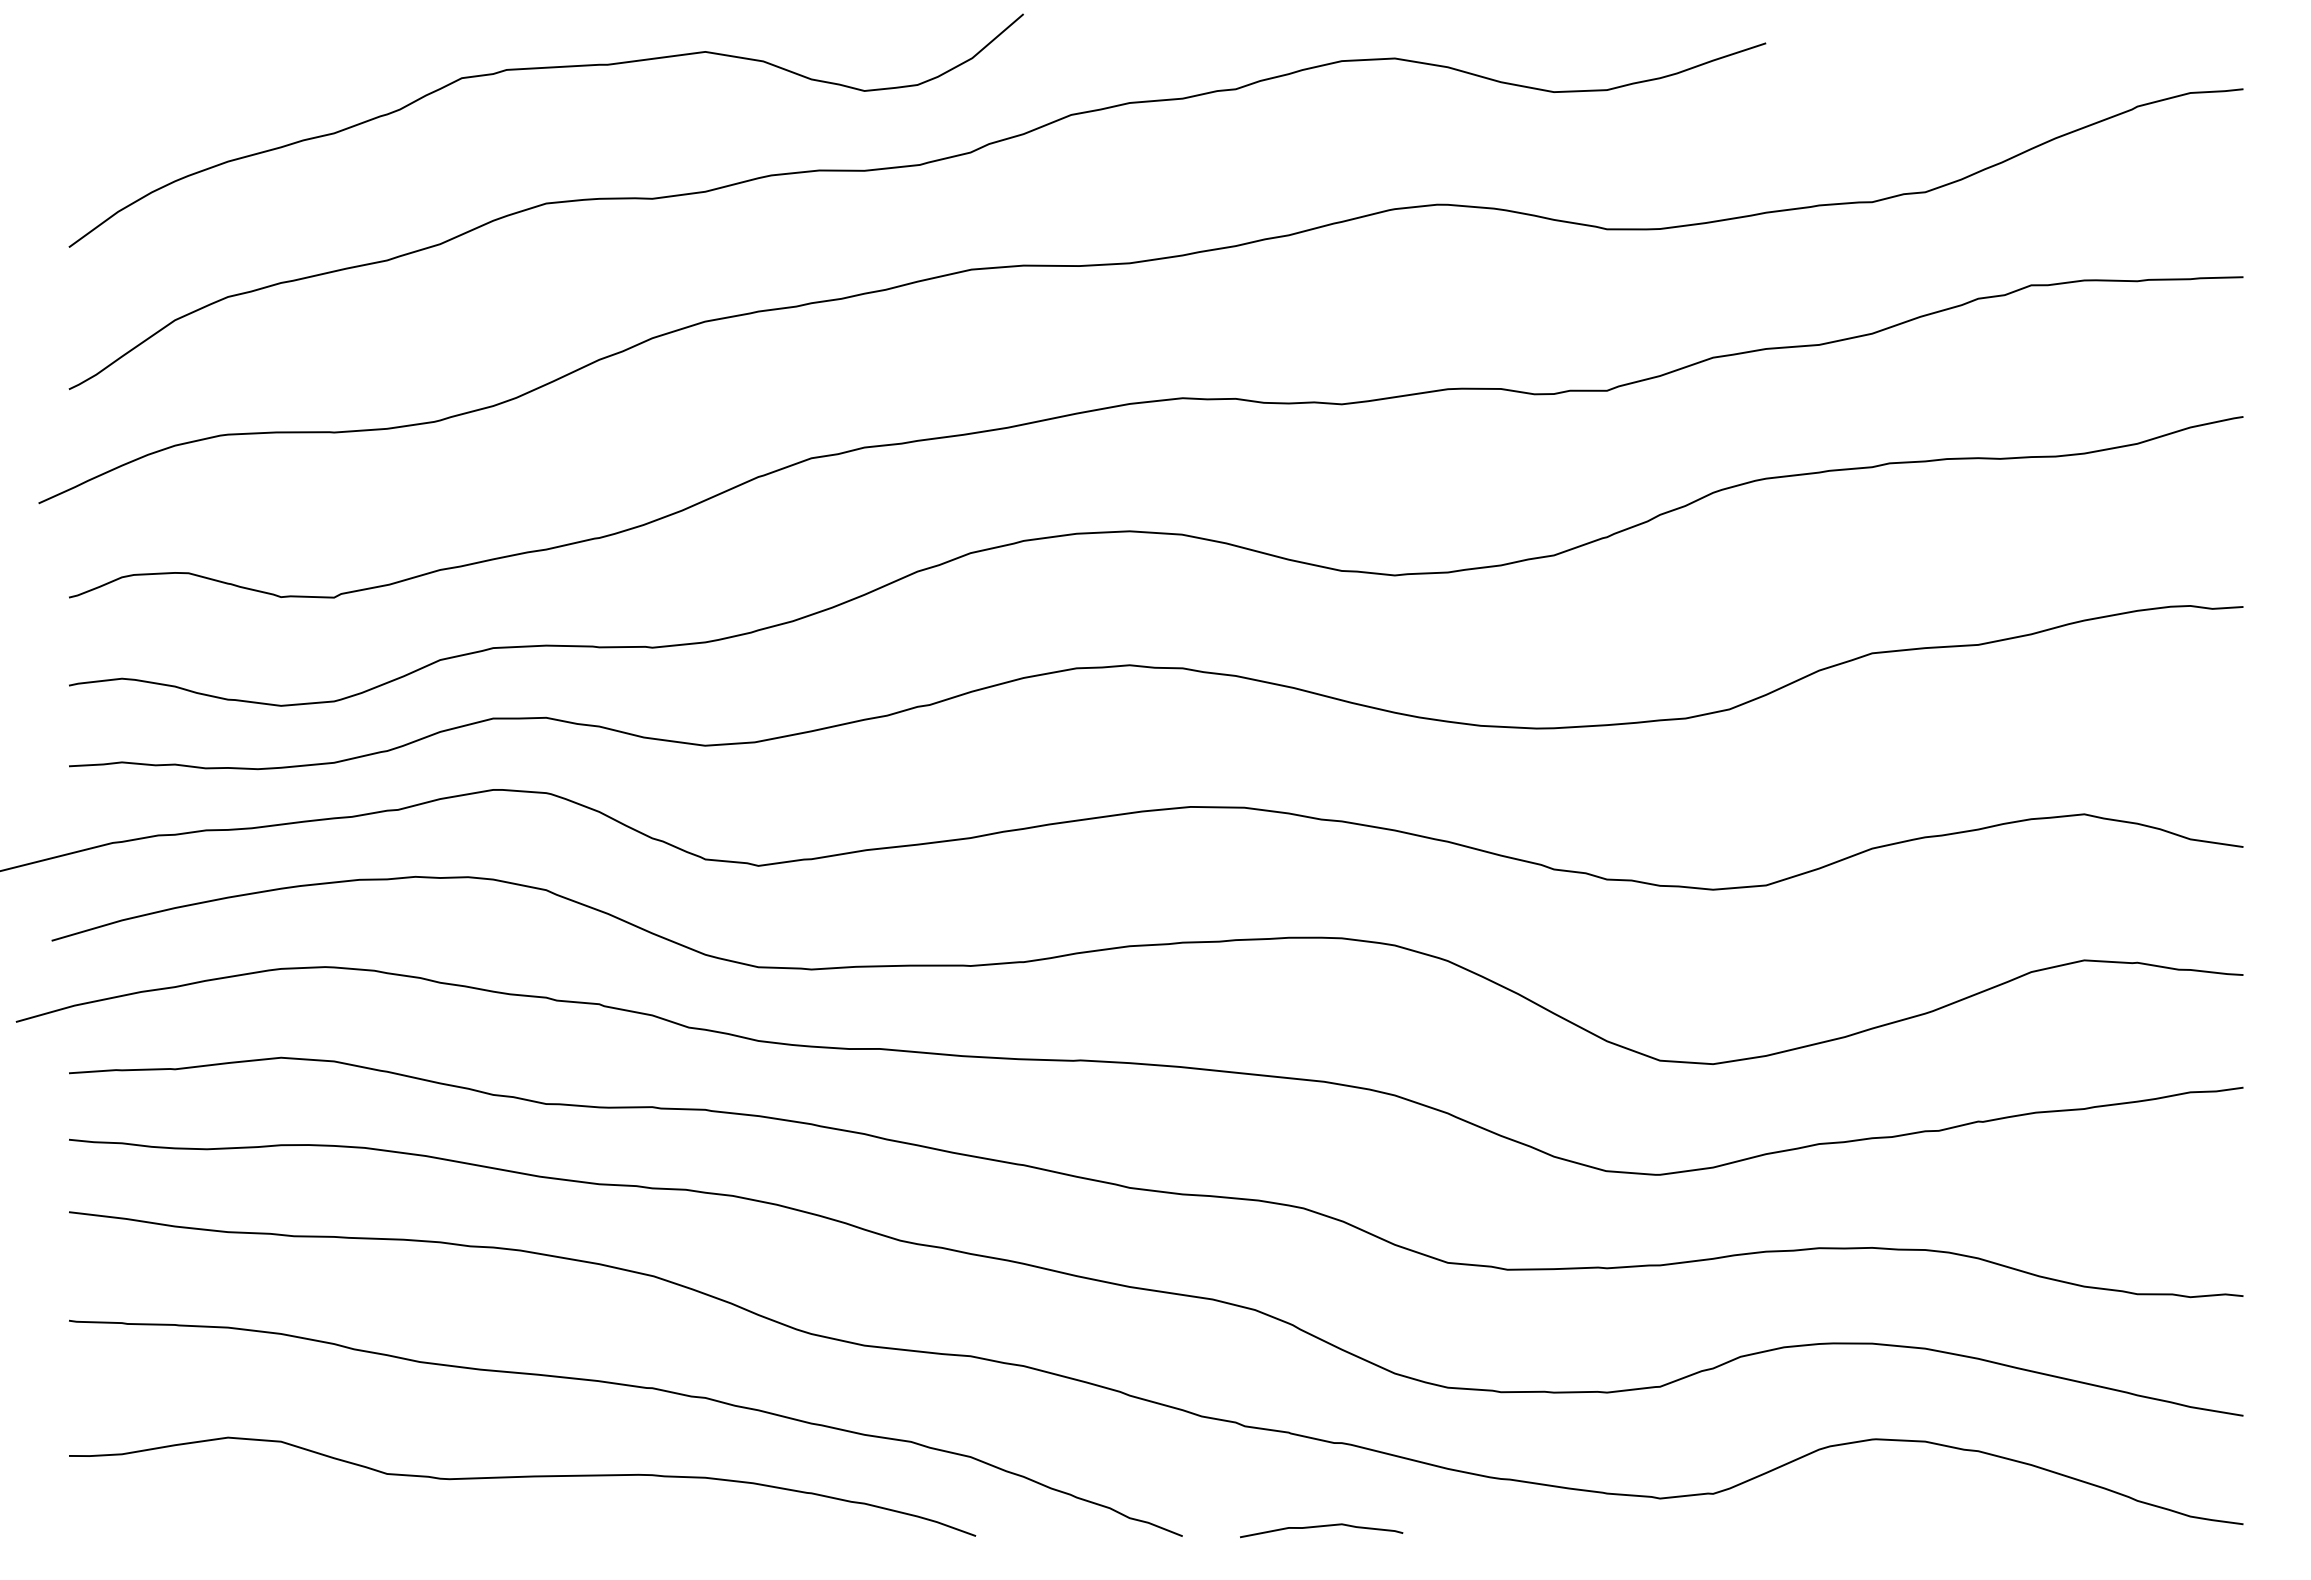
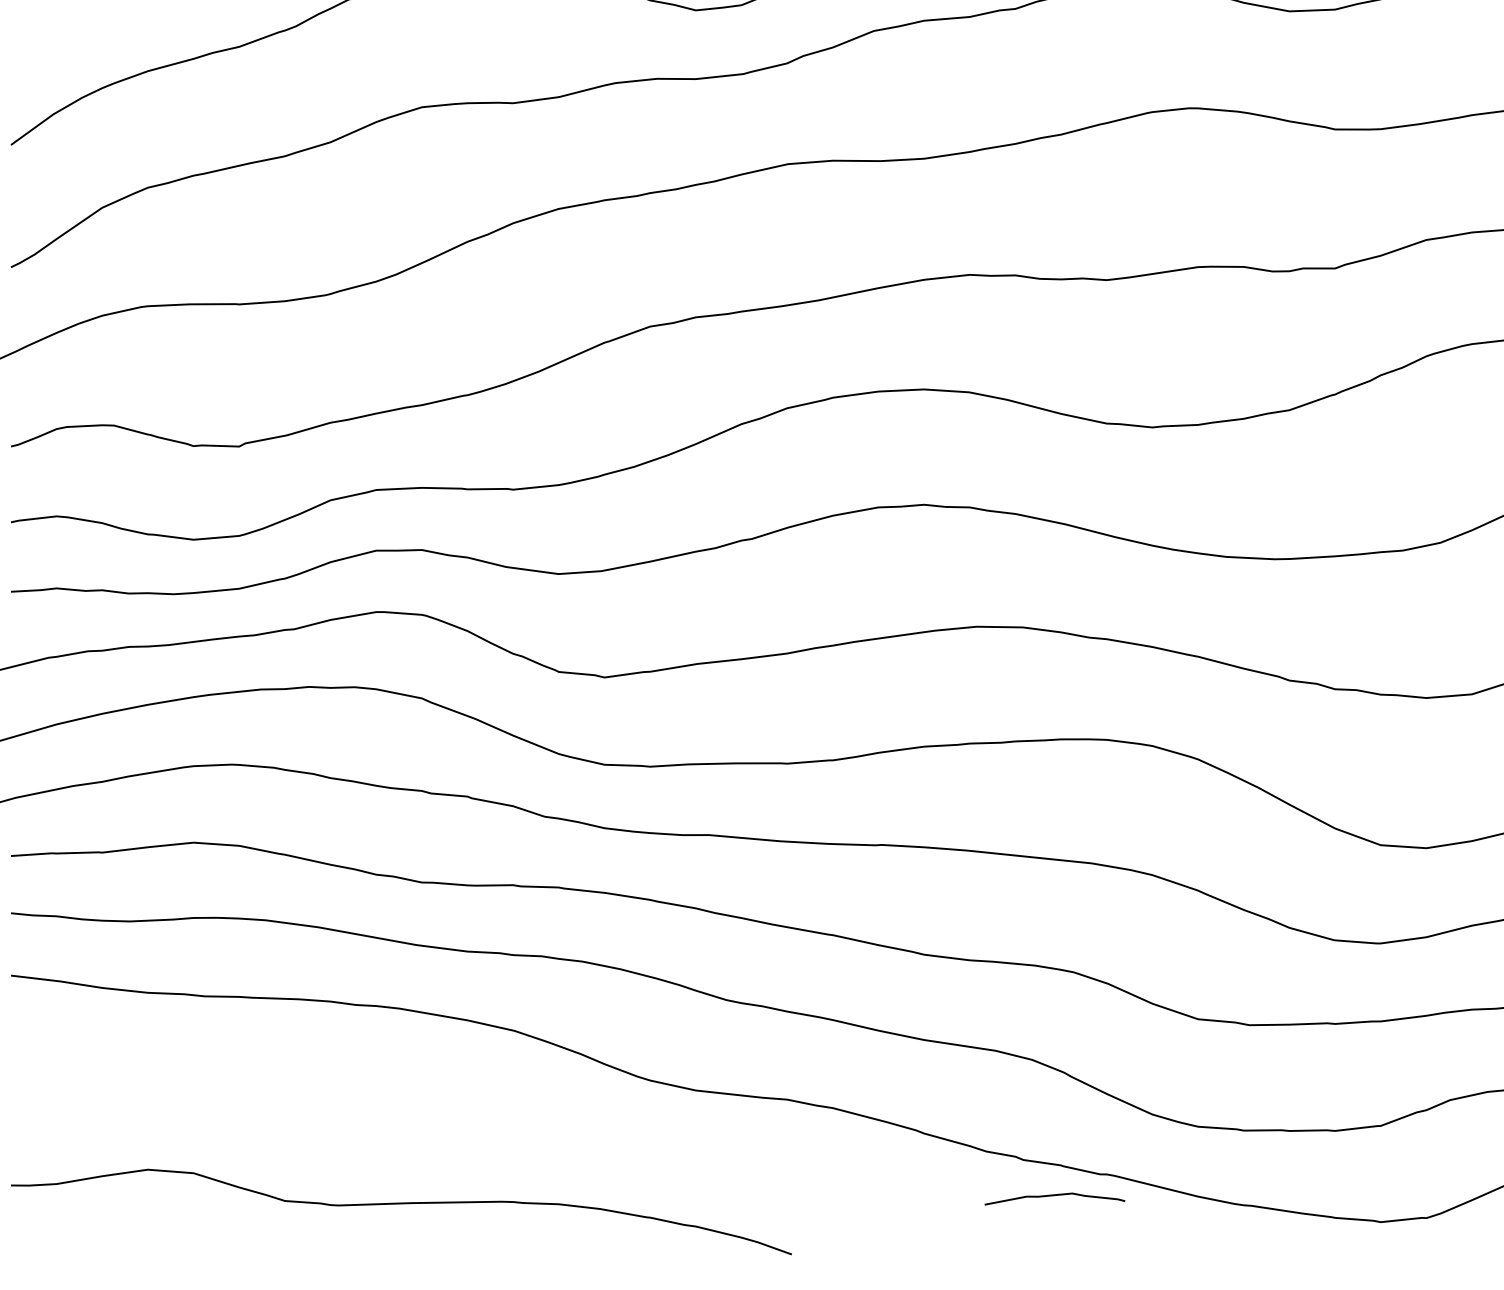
curve: (634, 1387) -> (497, 1126), removed
curve: (1321, 1527) -> (1054, 1196), moved

